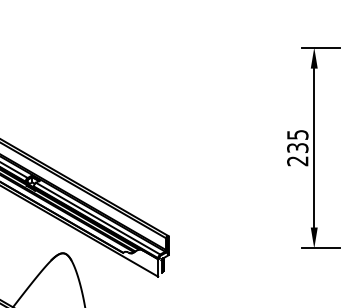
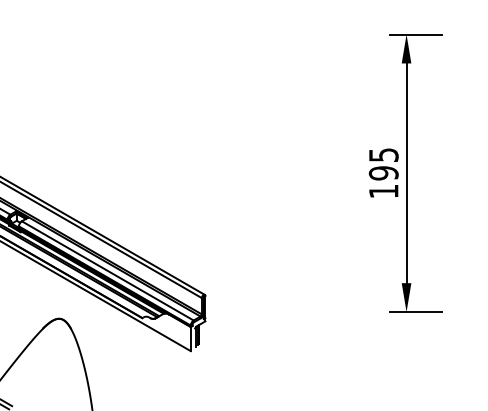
text: (297, 154) -> (383, 182), 235 -> 195

